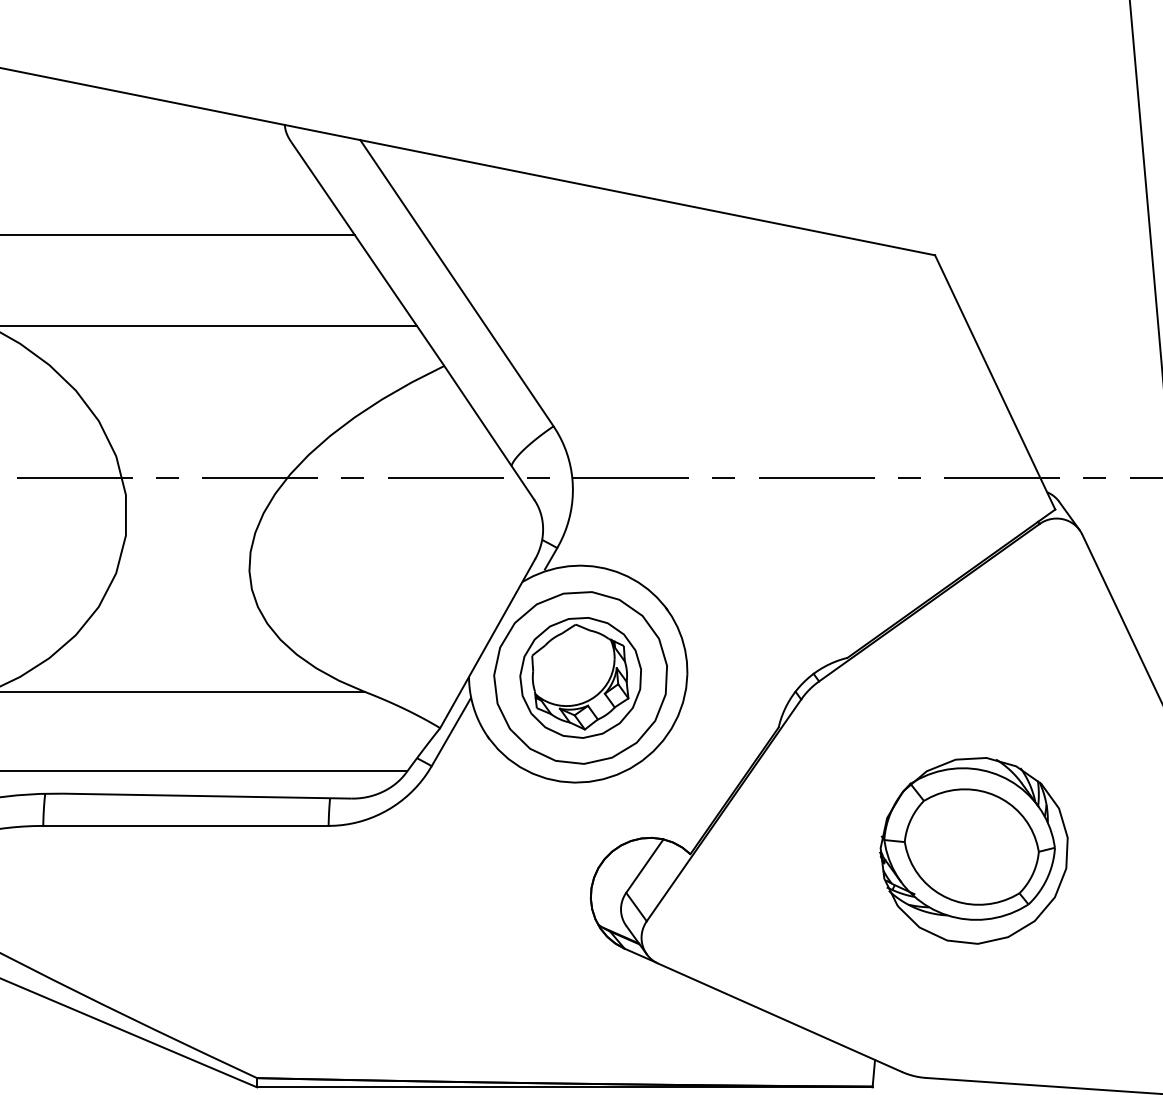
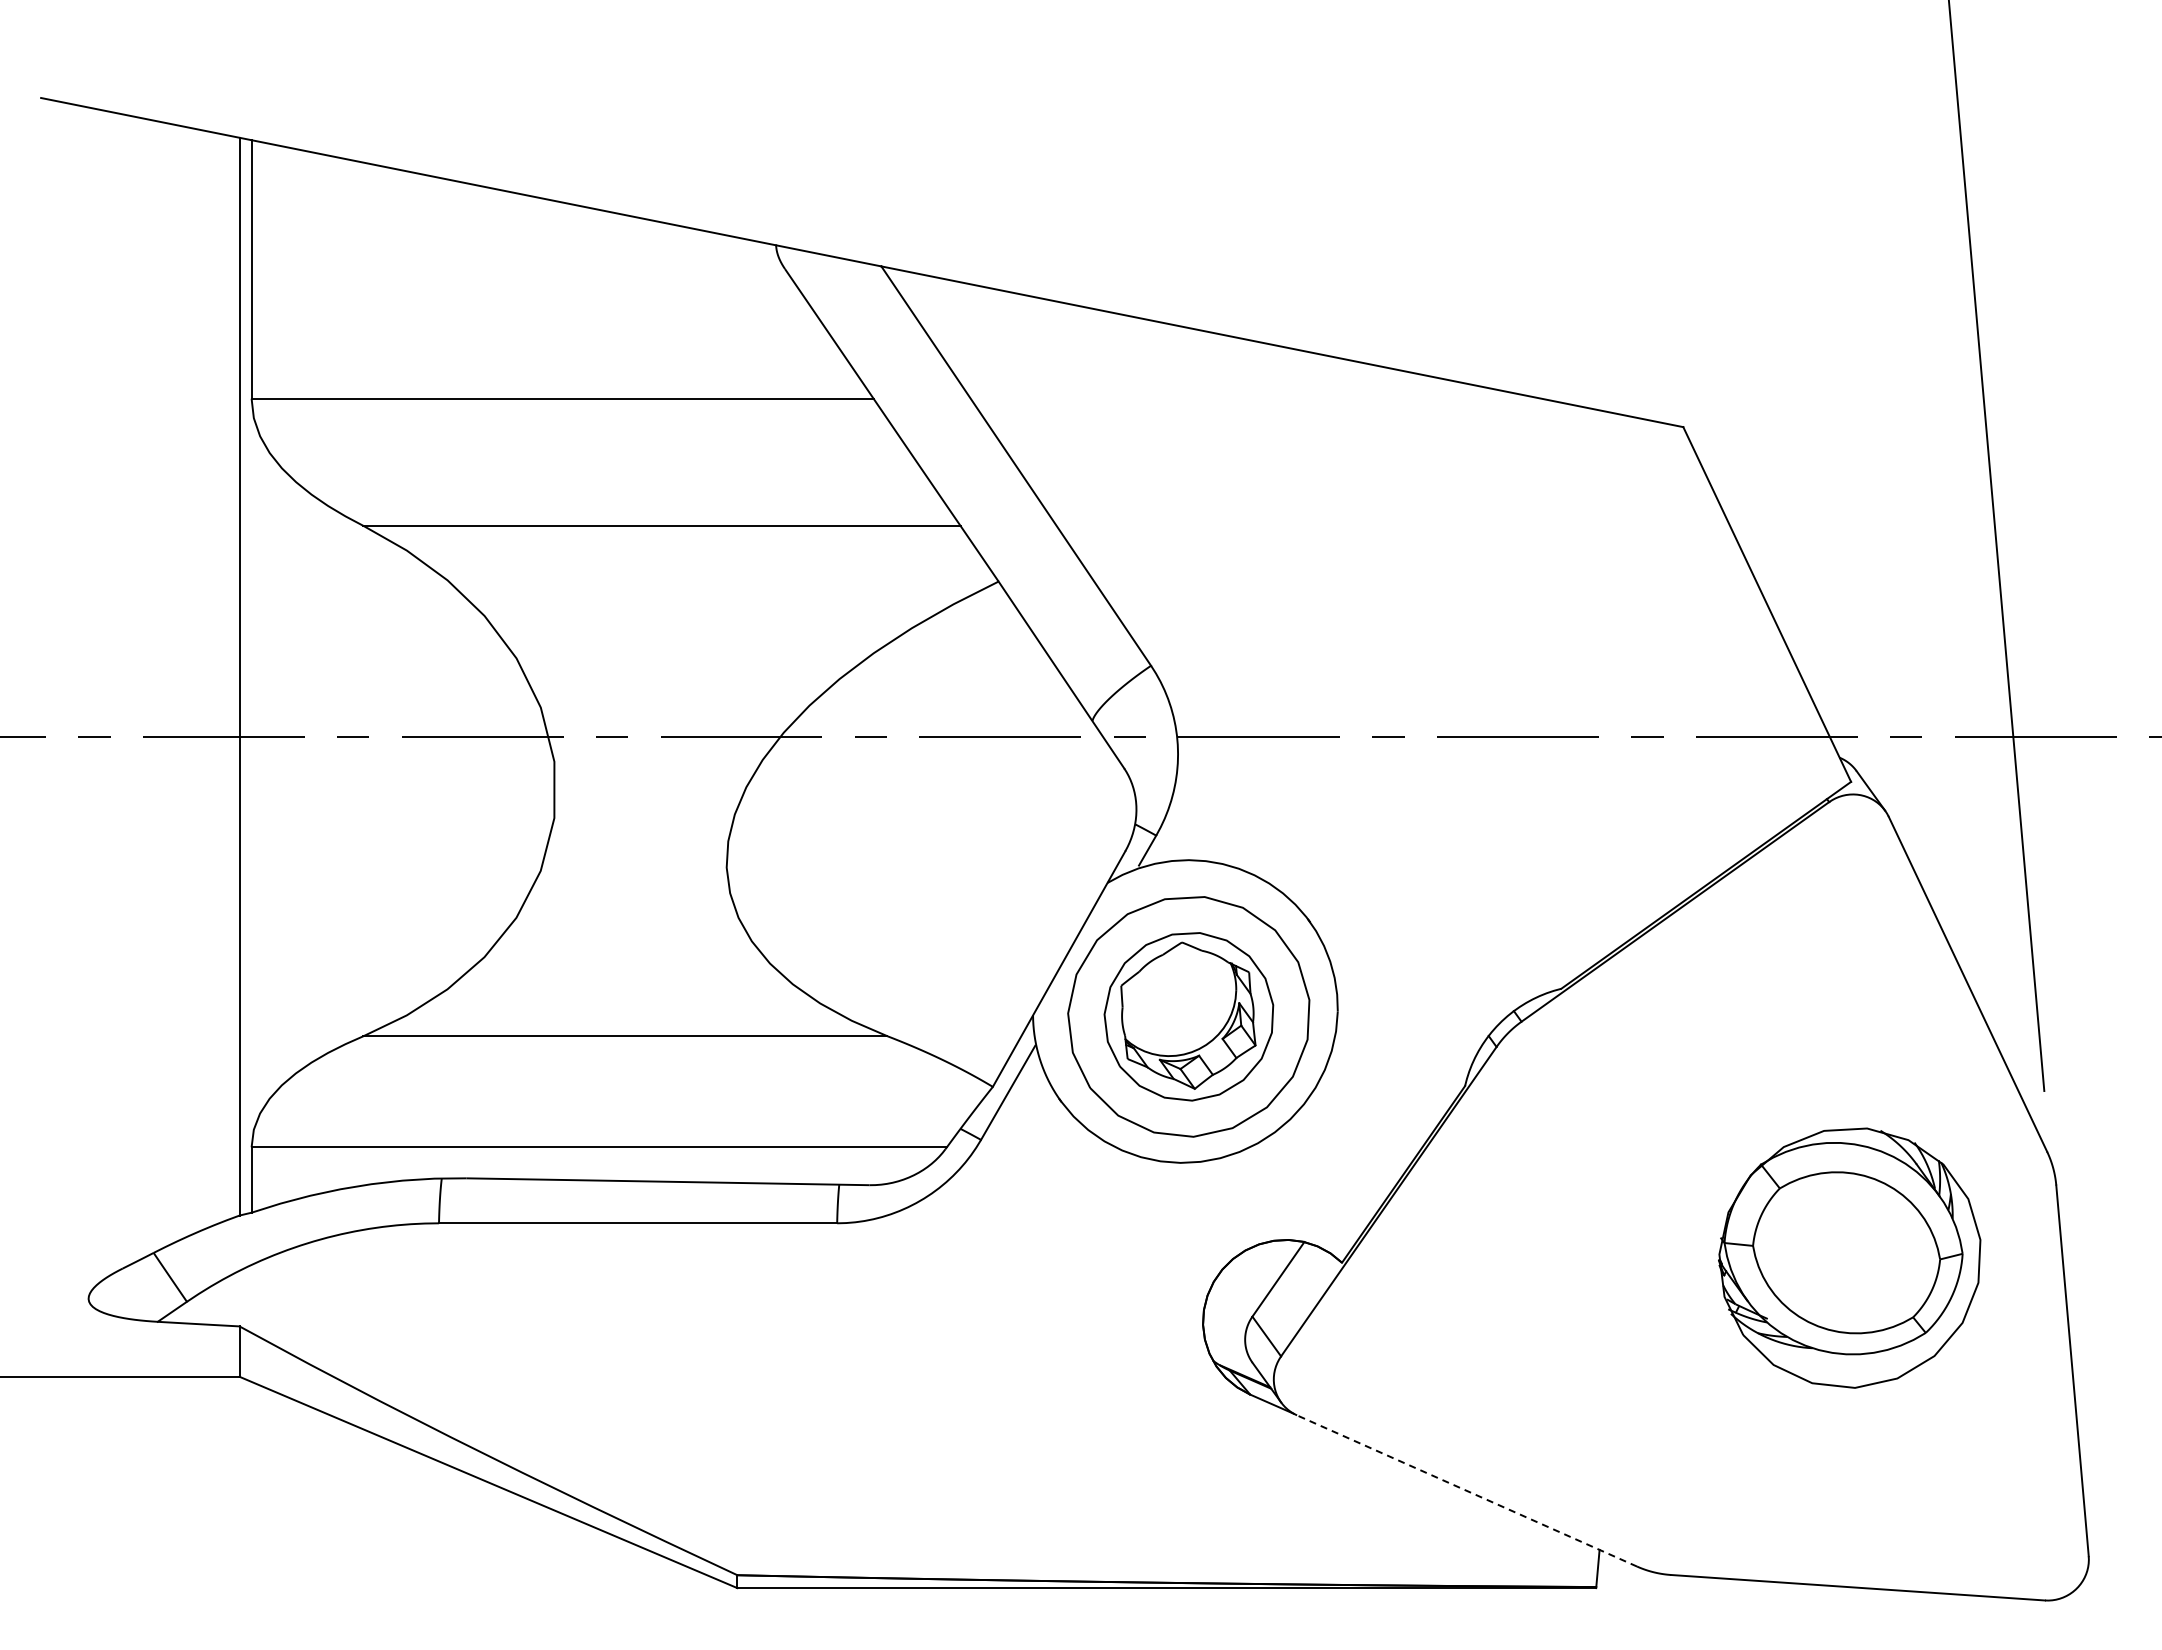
part: (973, 850) -> (1849, 1257), moved
line: (779, 1017) -> (1466, 1490), solid -> dashed

